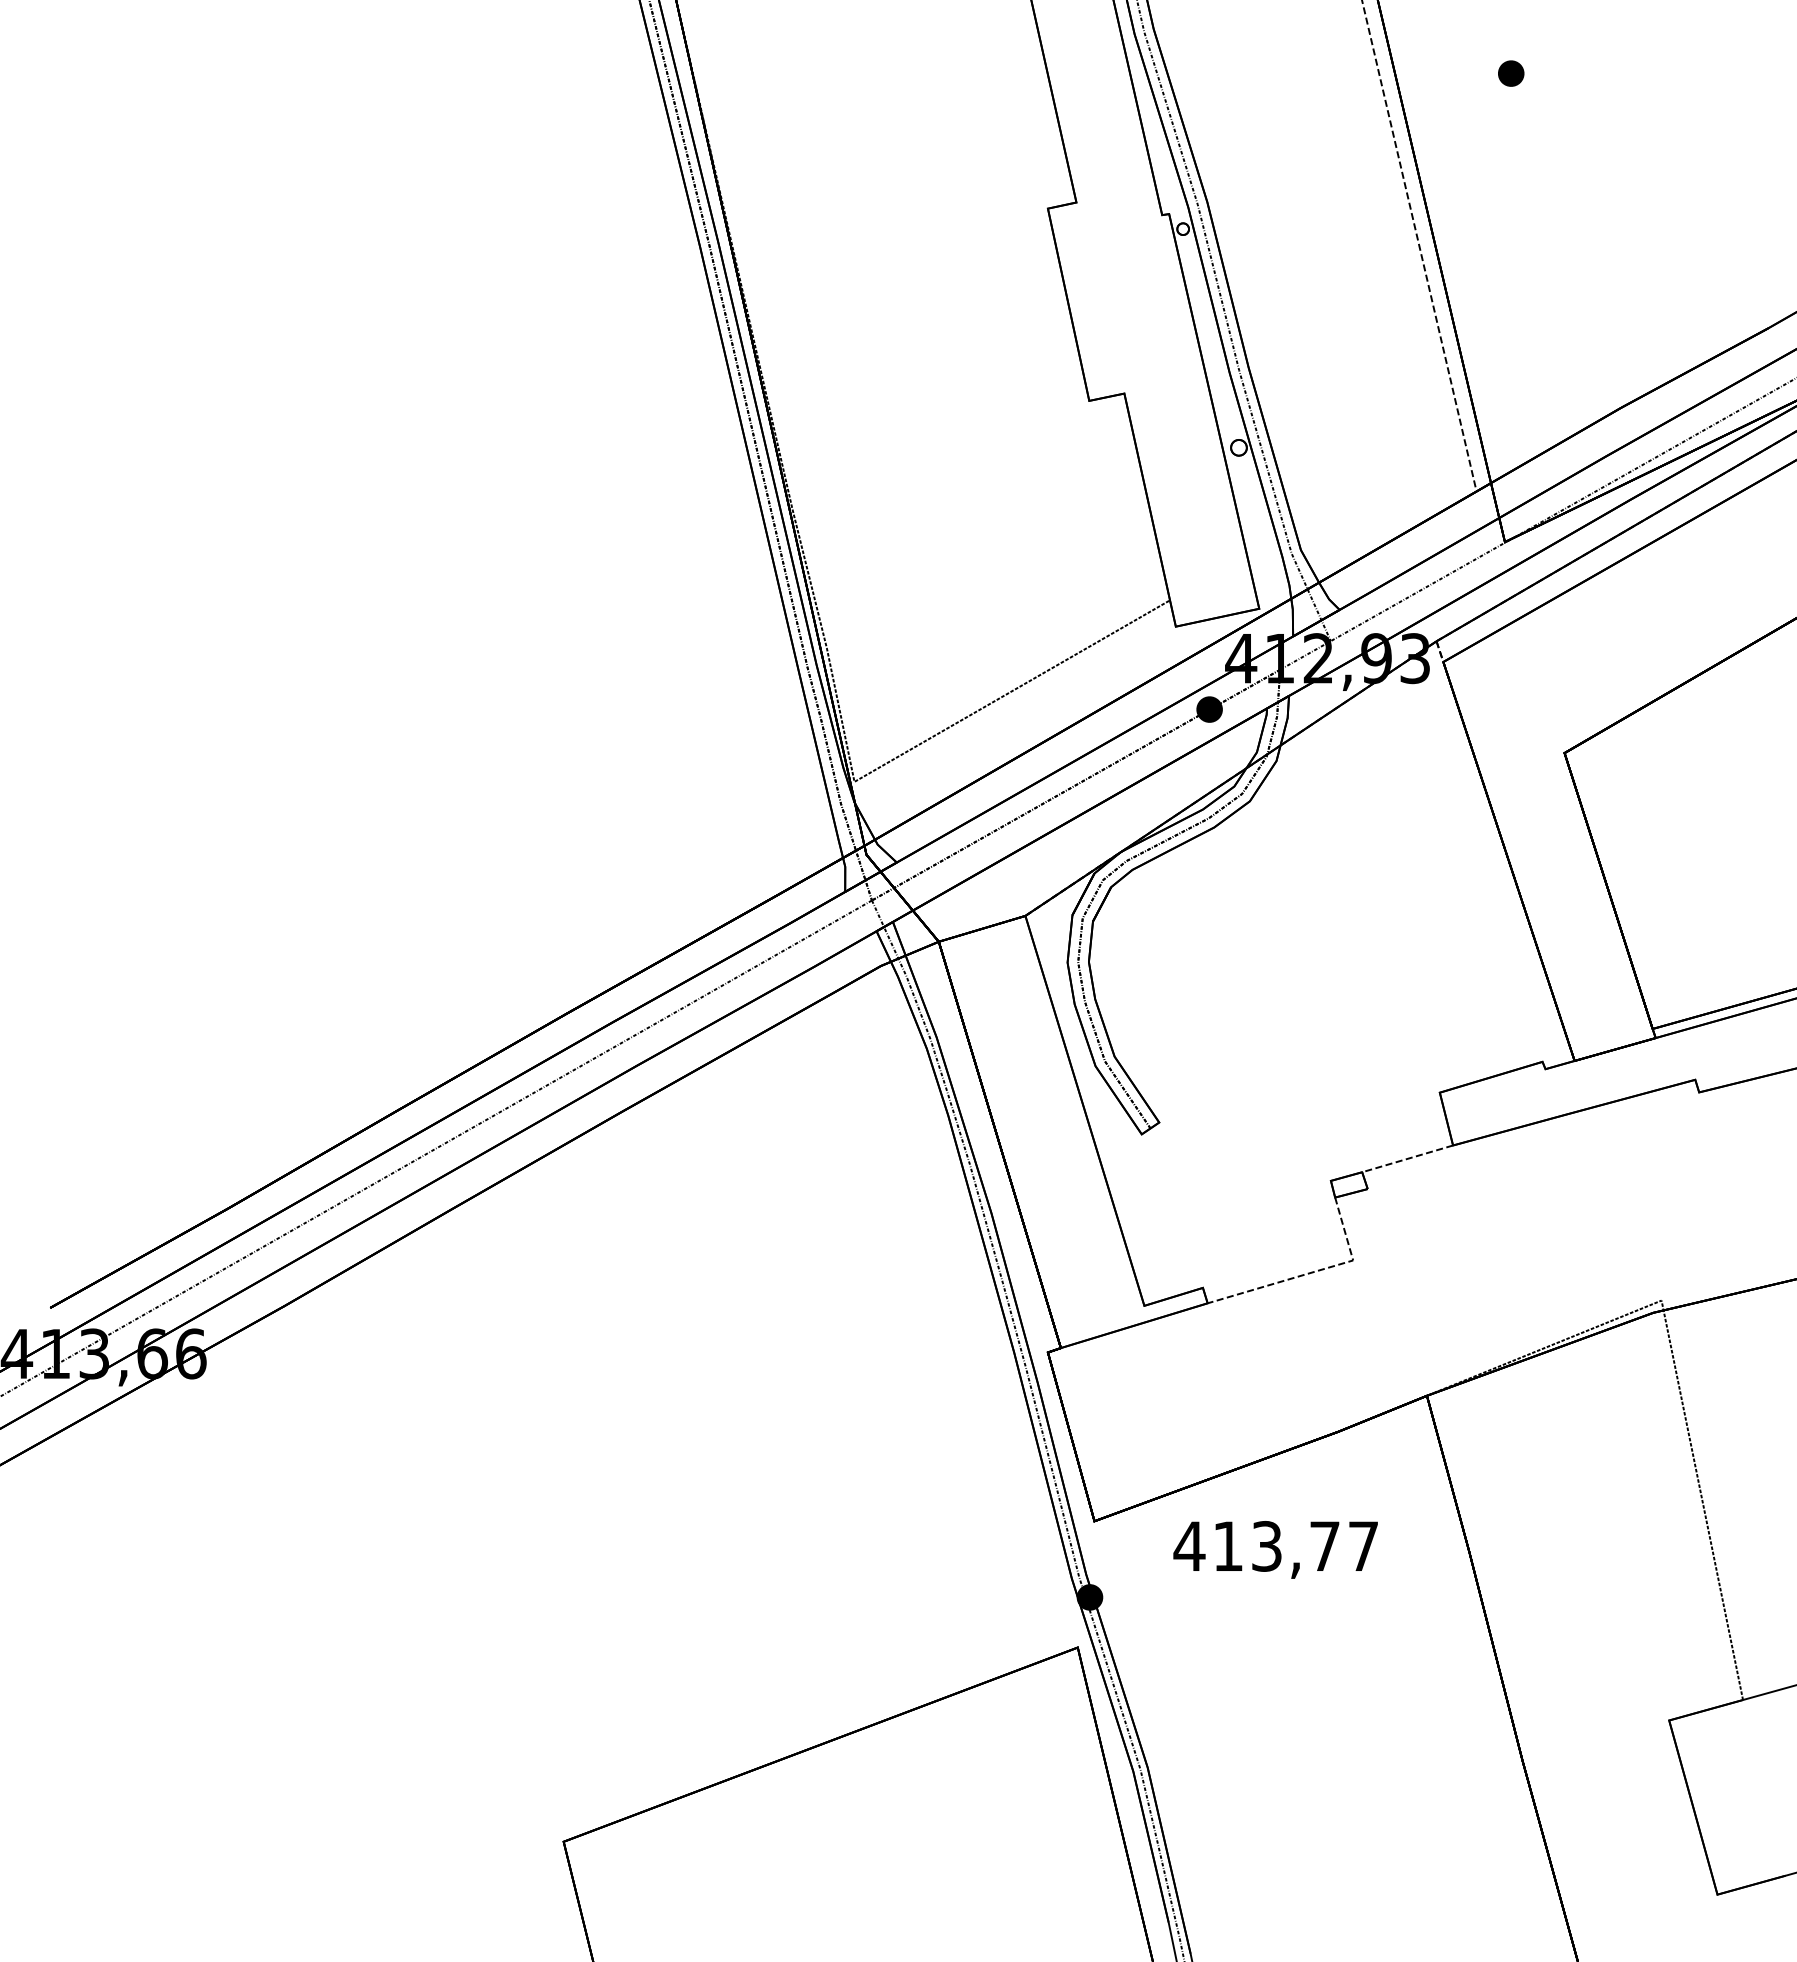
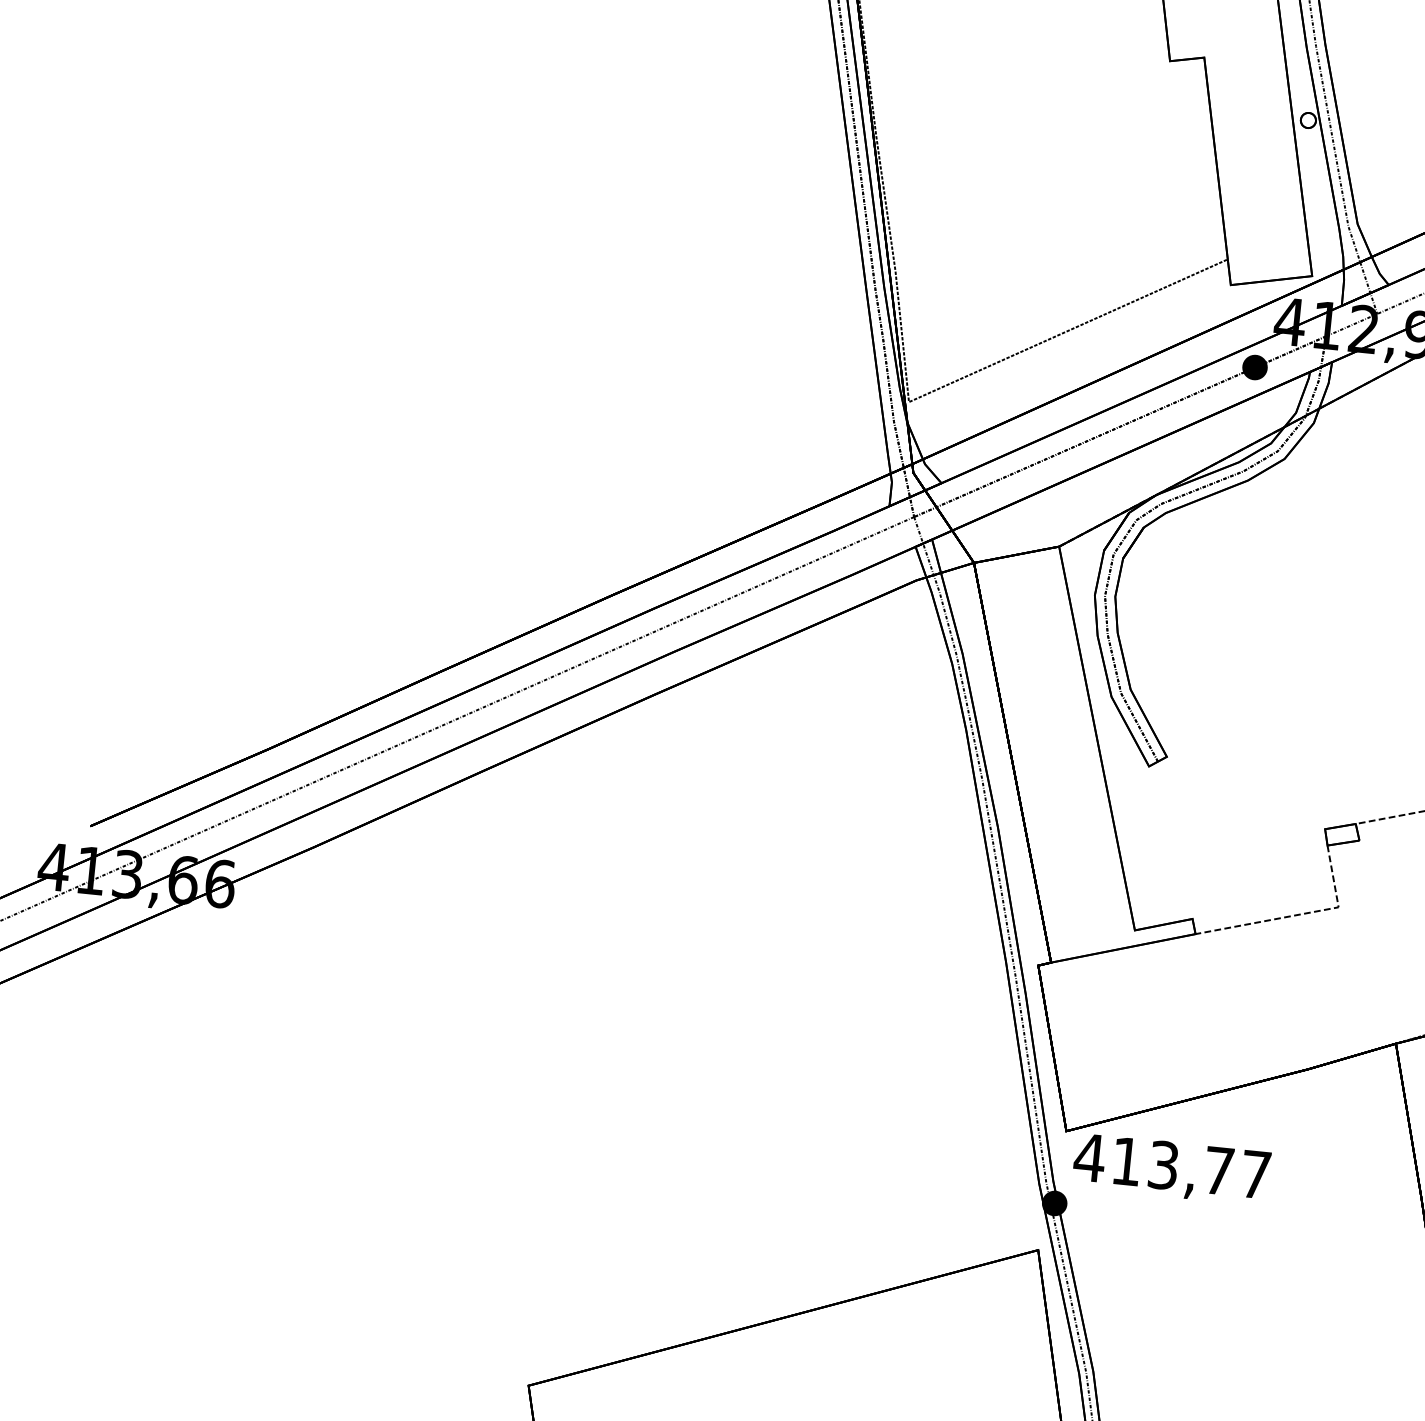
text: (1275, 1549) -> (1171, 1169), moved

